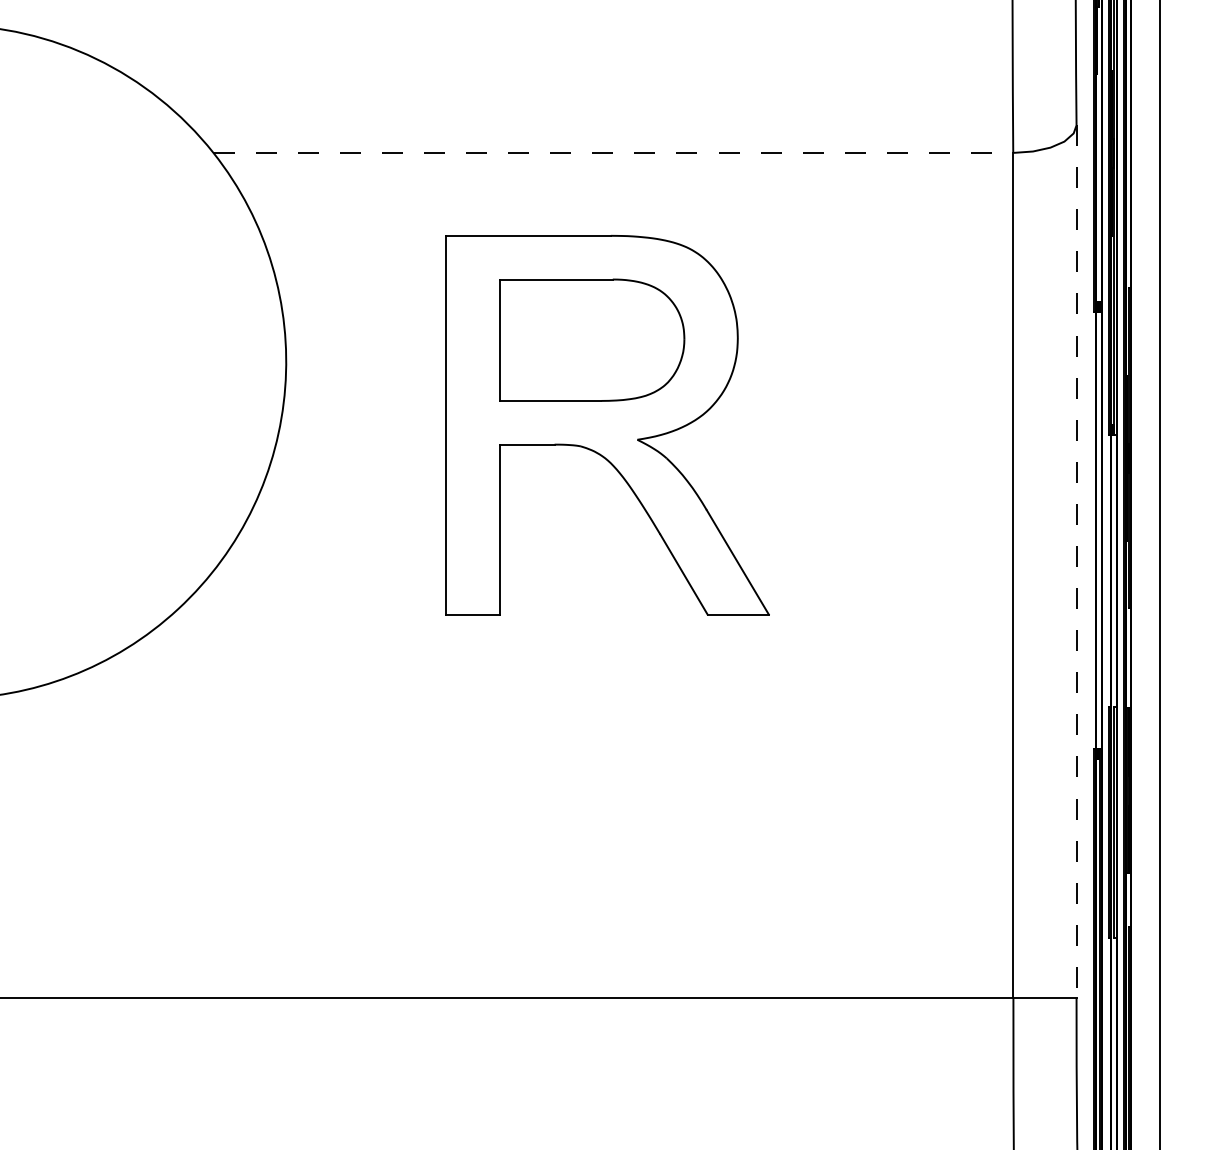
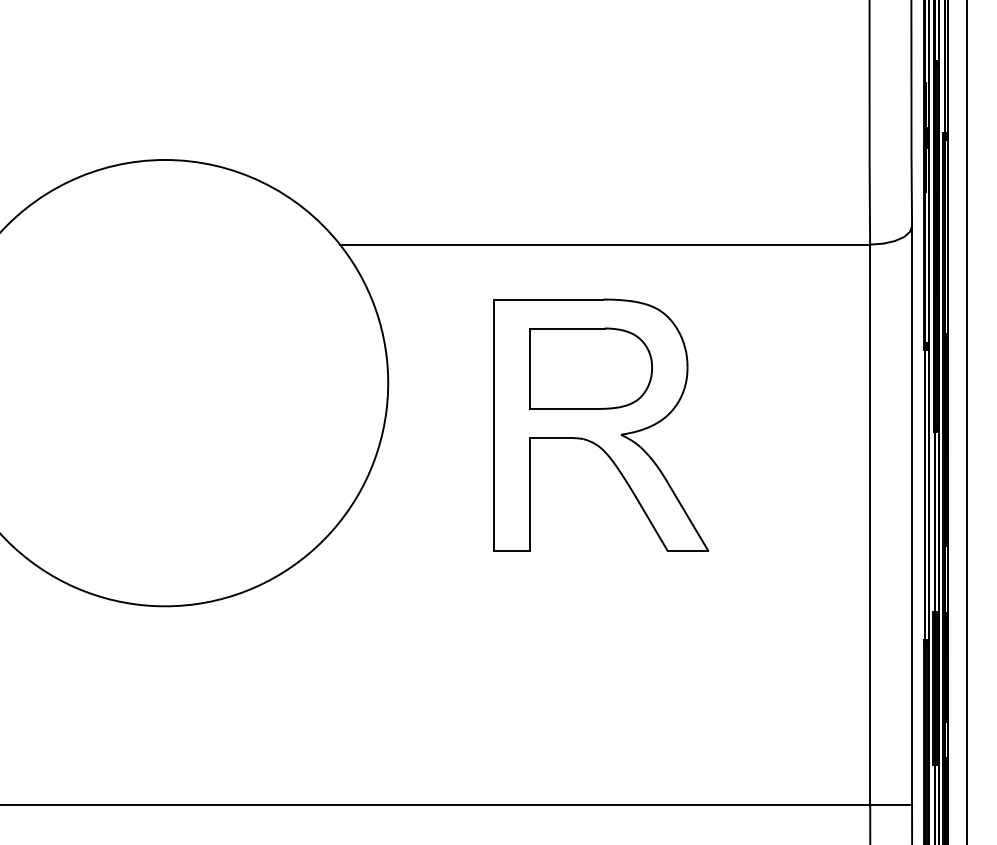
line: (614, 152) -> (605, 244), dashed -> solid
line: (1077, 561) -> (912, 515), dashed -> solid

